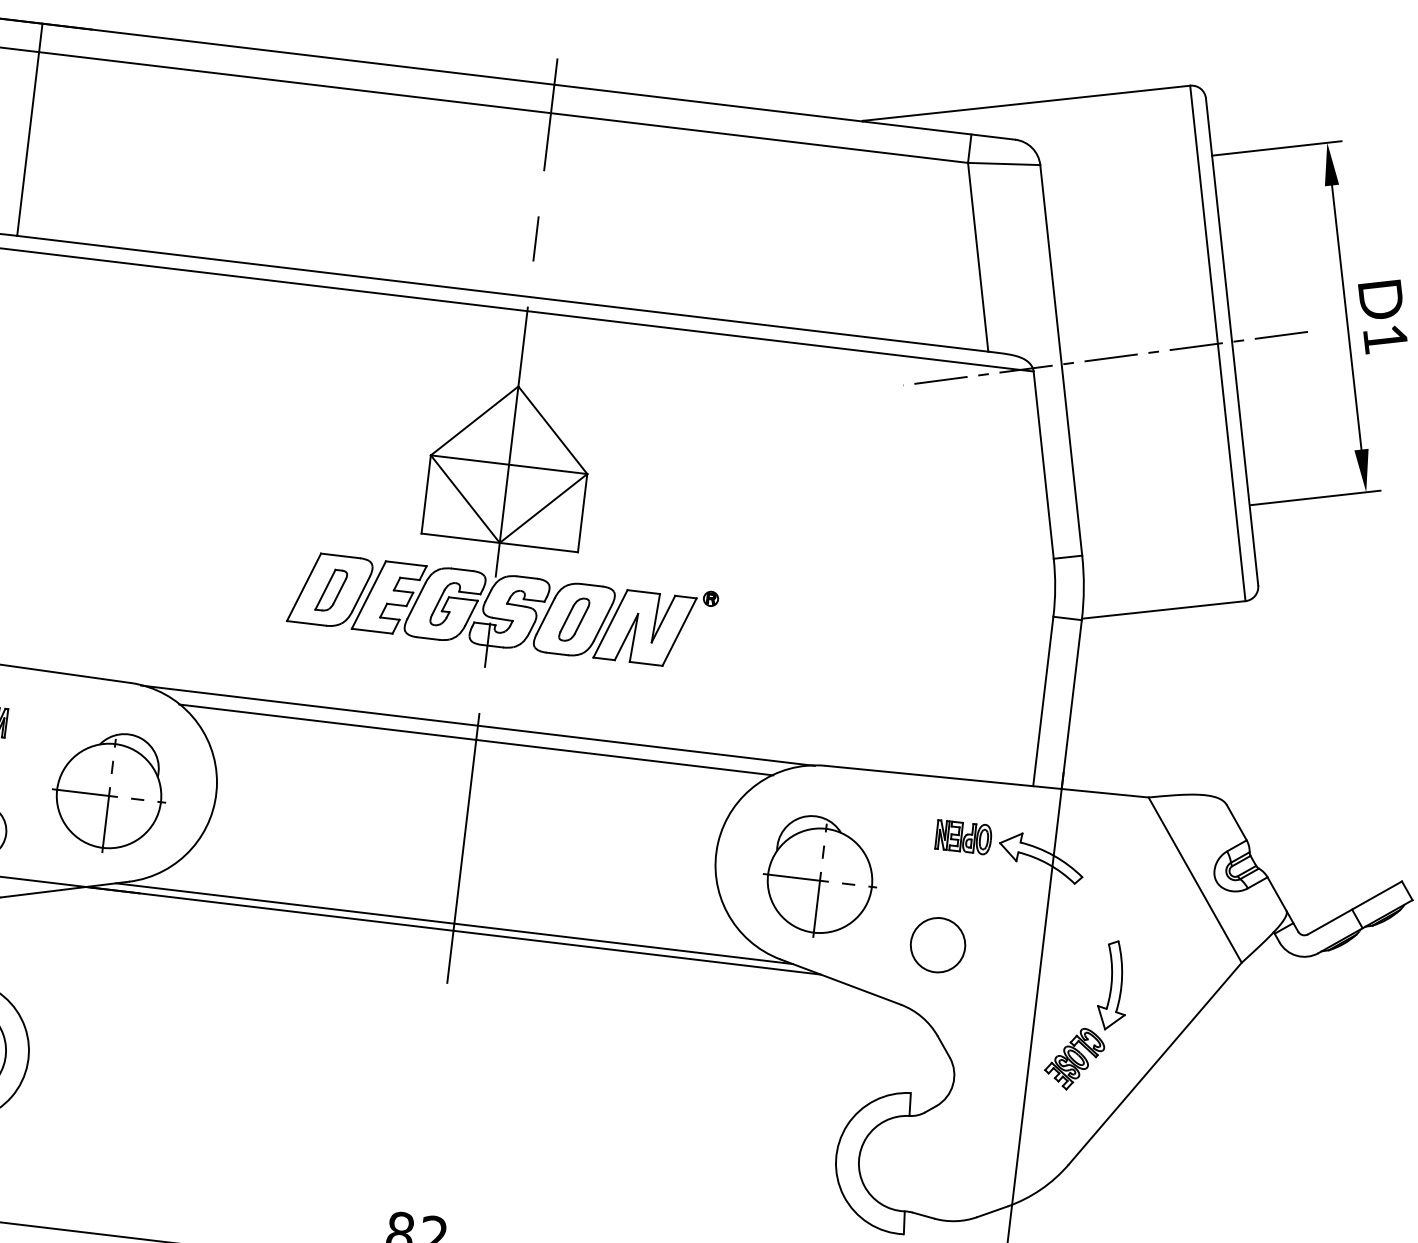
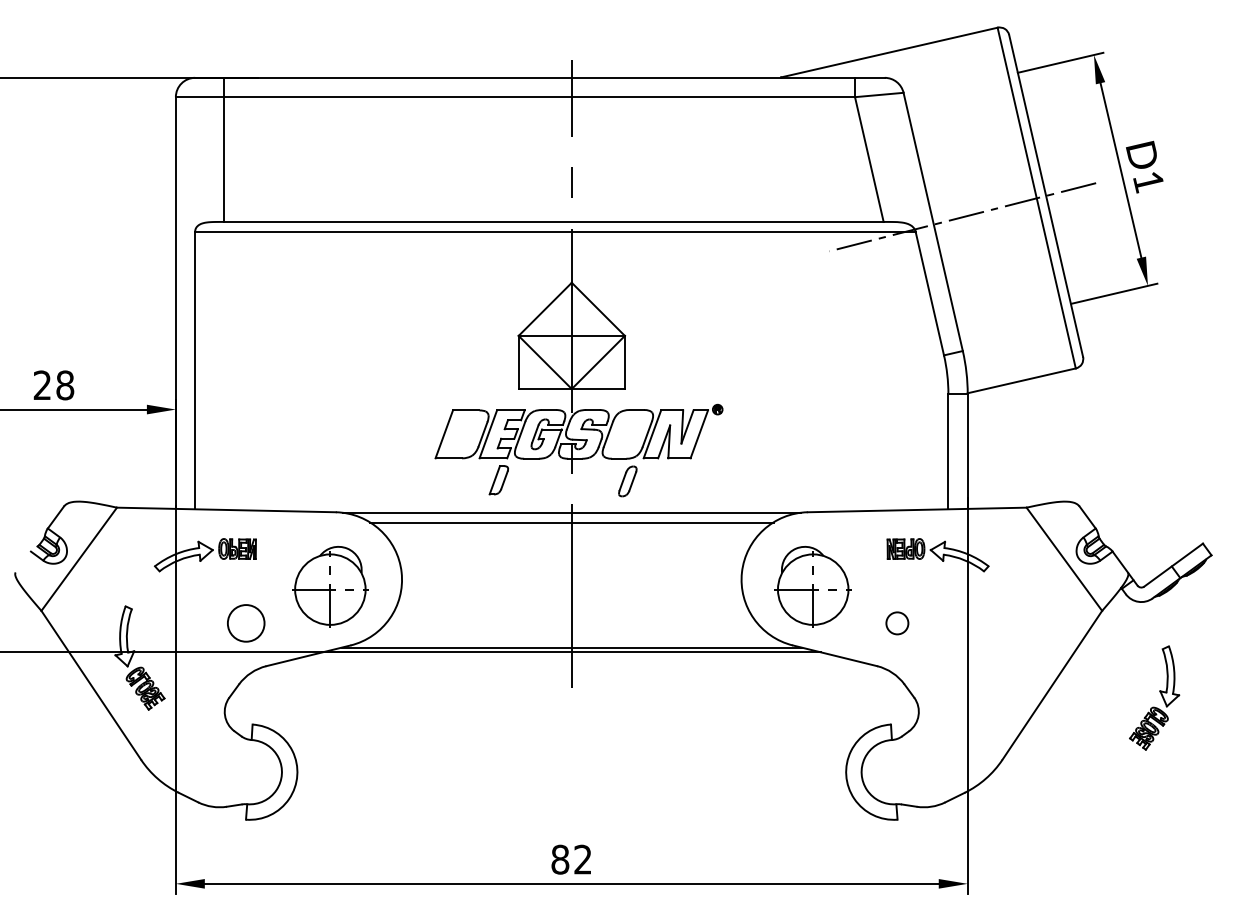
part: (330, 590) -> (498, 480), moved
part: (573, 619) -> (627, 481), moved
circle: (938, 945) -> (897, 623), size x0.6
part: (1097, 1010) -> (1160, 694), moved

